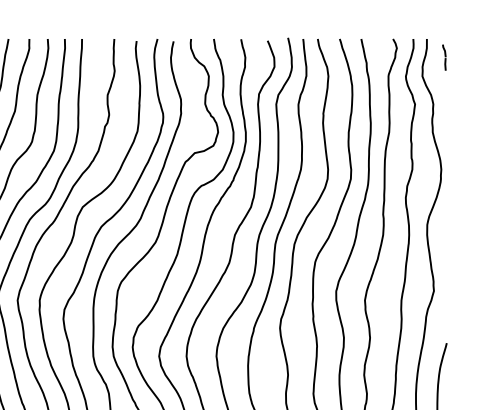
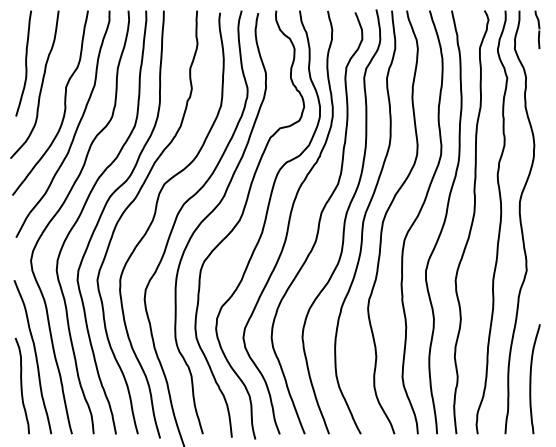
part: (444, 57) -> (537, 29), size x1.43

